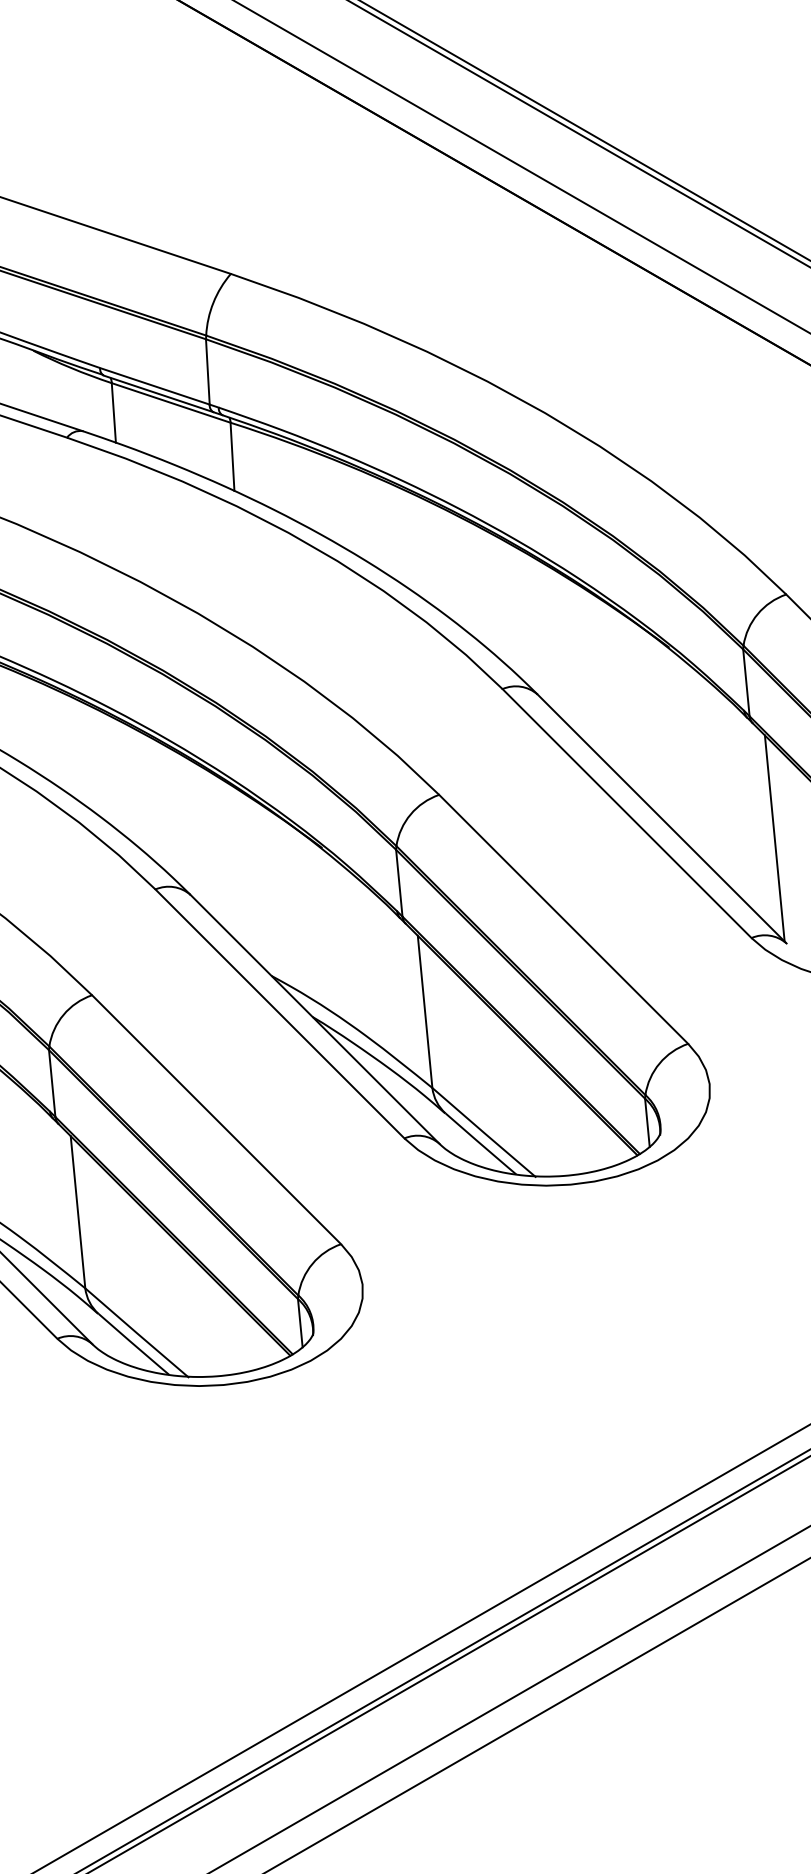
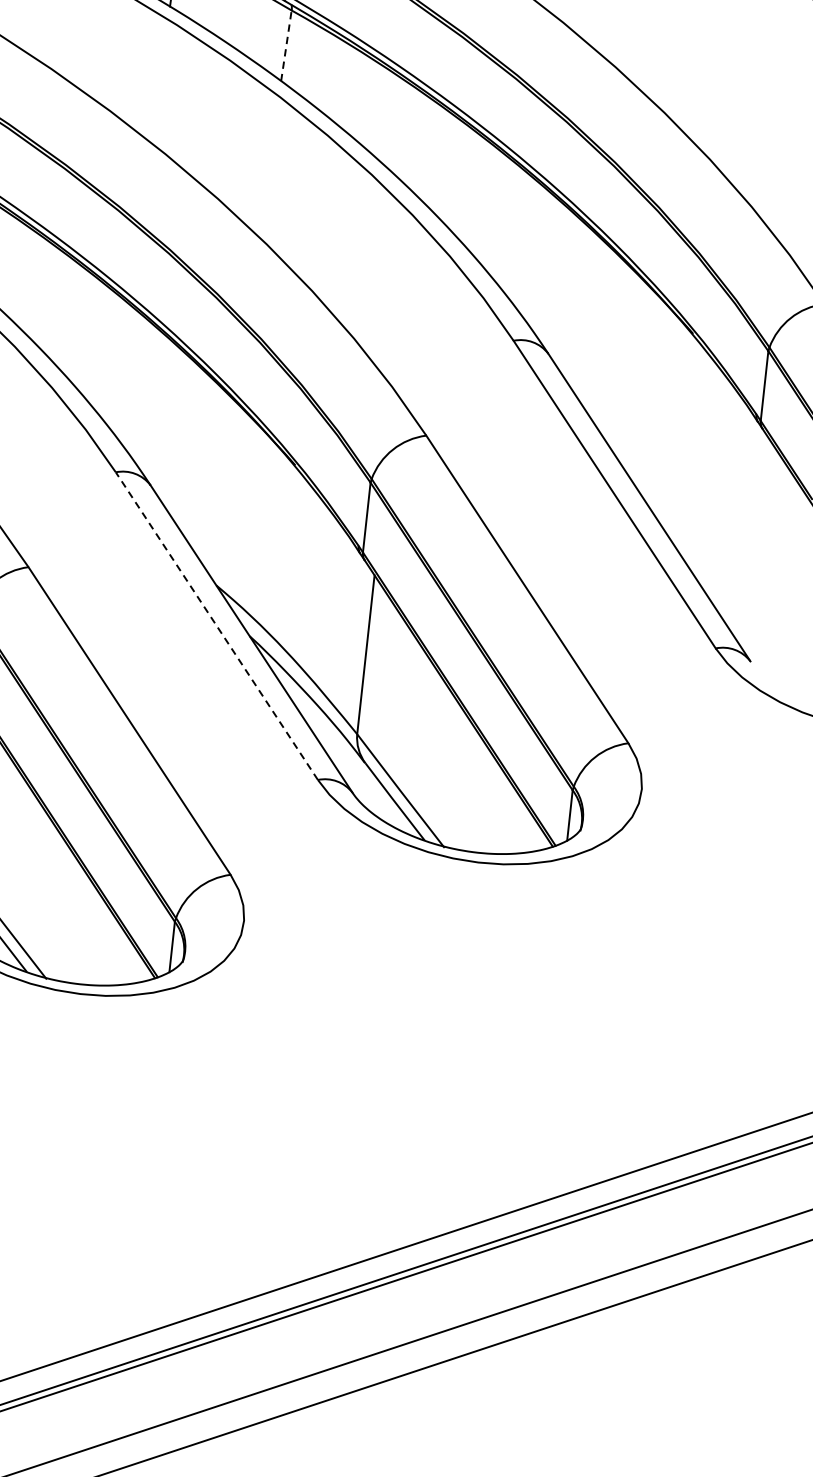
line: (232, 456) -> (286, 45), solid -> dashed
line: (774, 838) -> (760, 551), removed
line: (279, 1013) -> (216, 625), solid -> dashed

